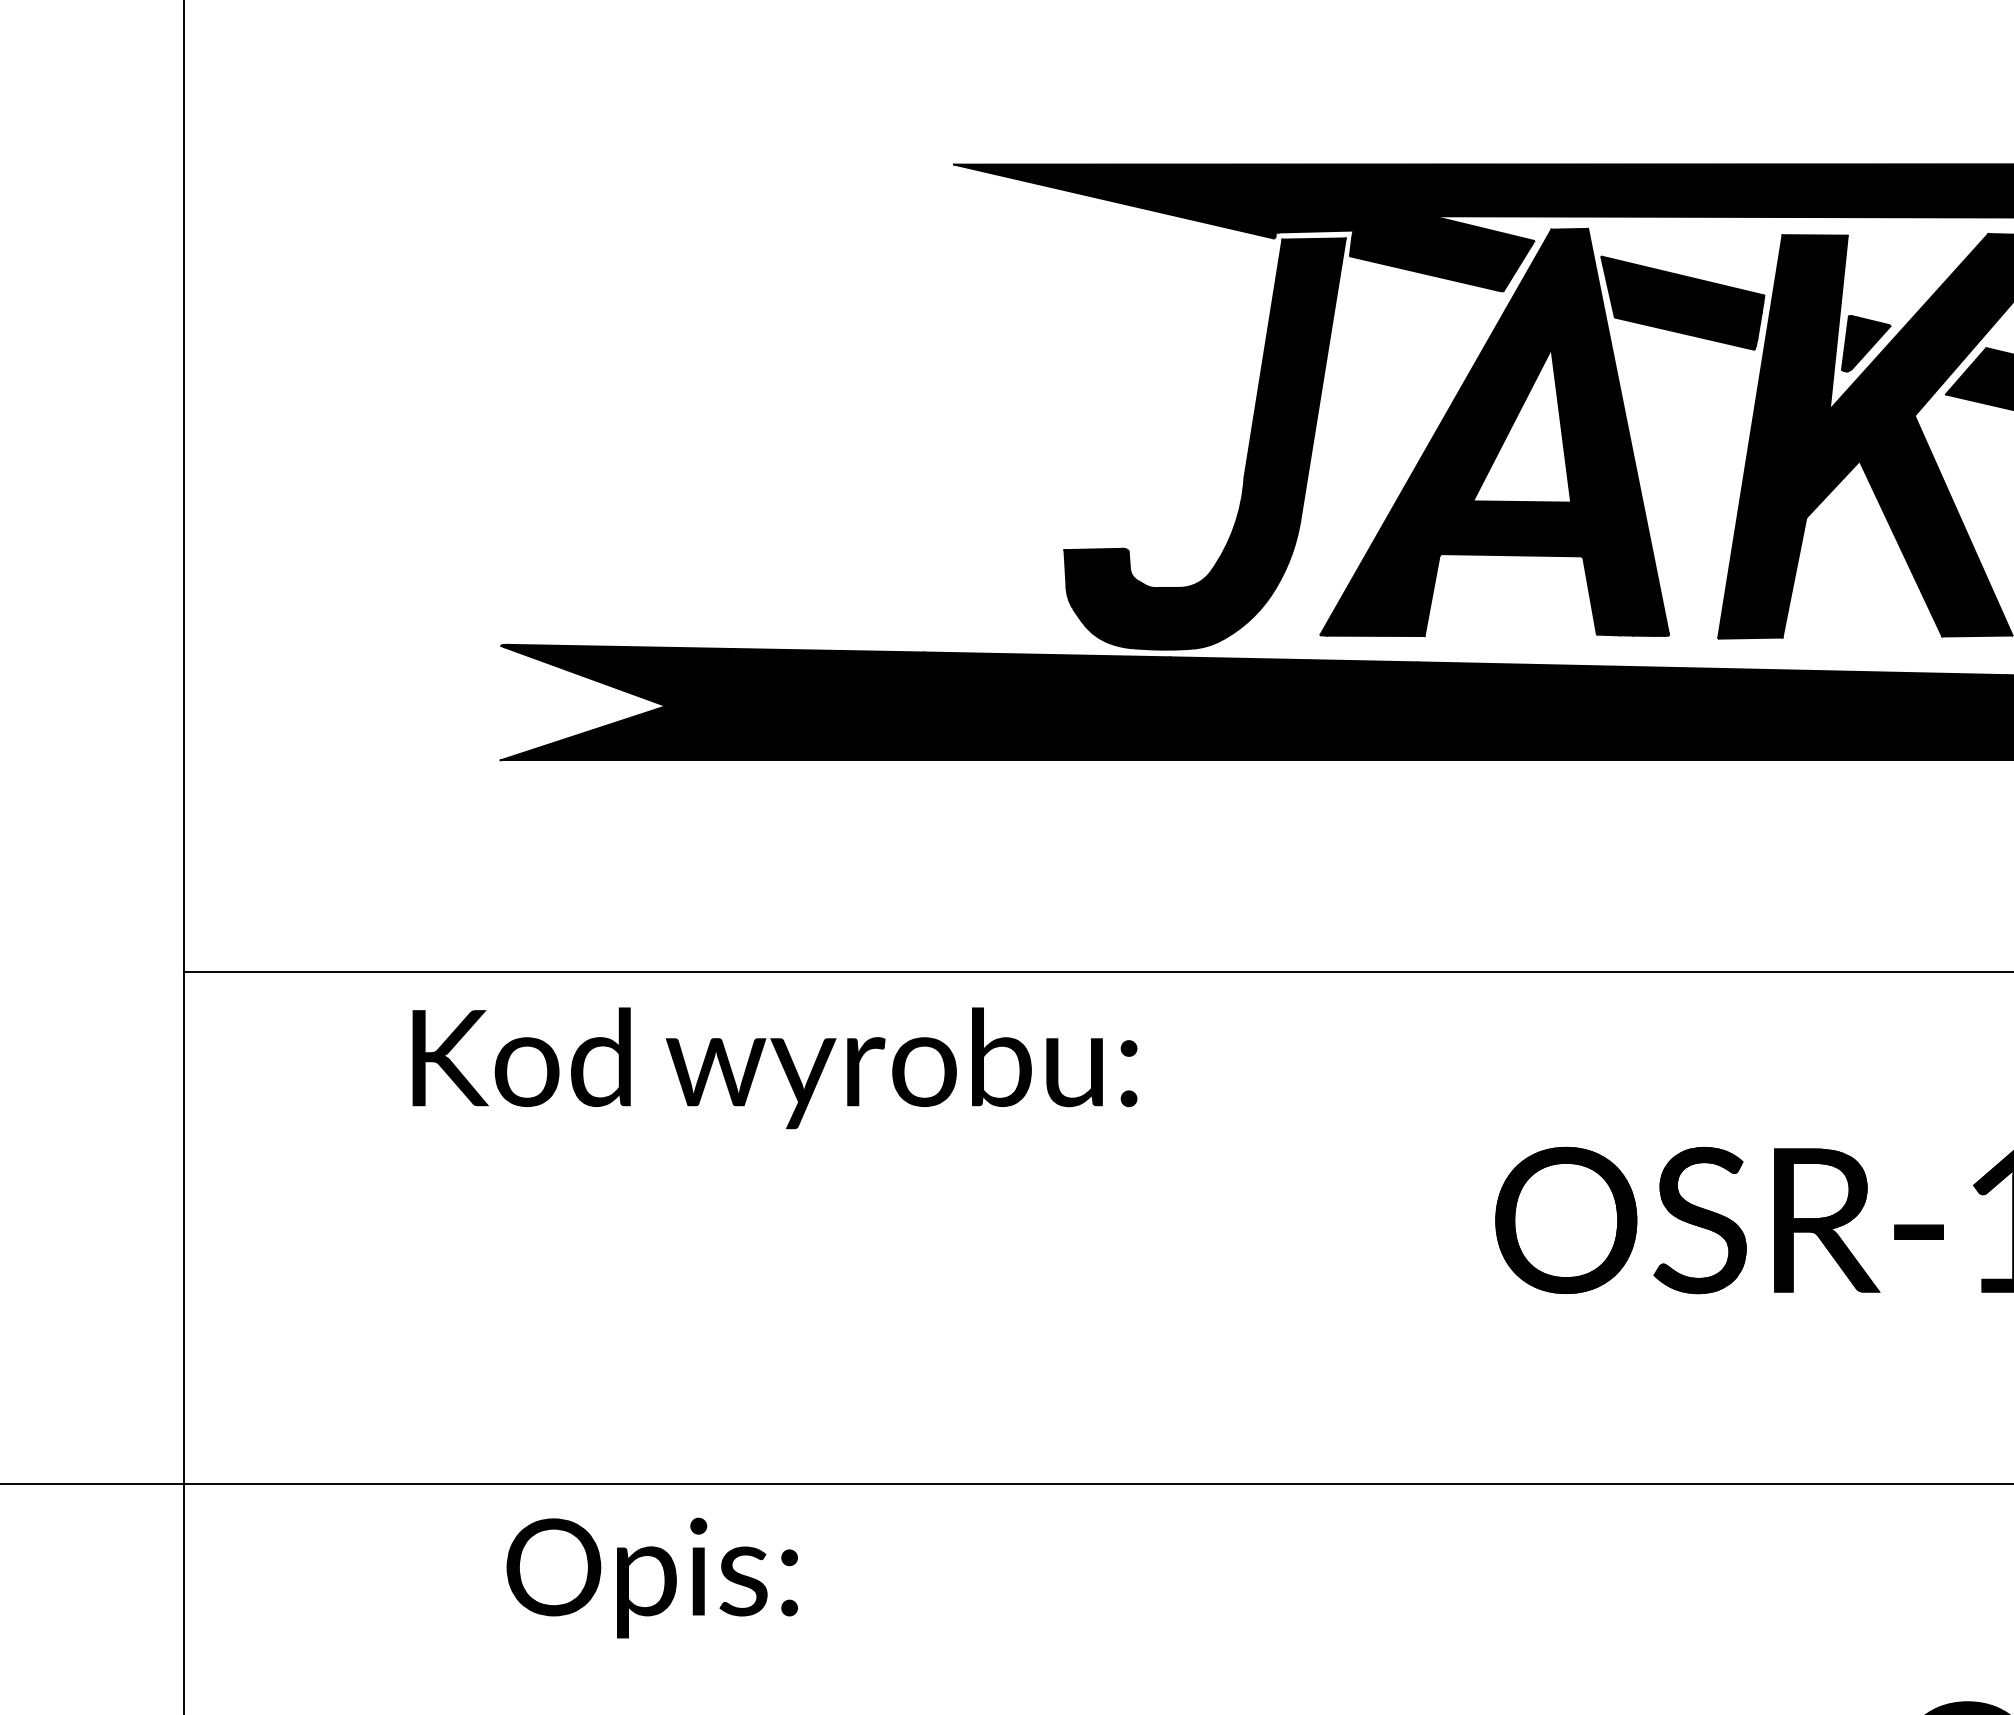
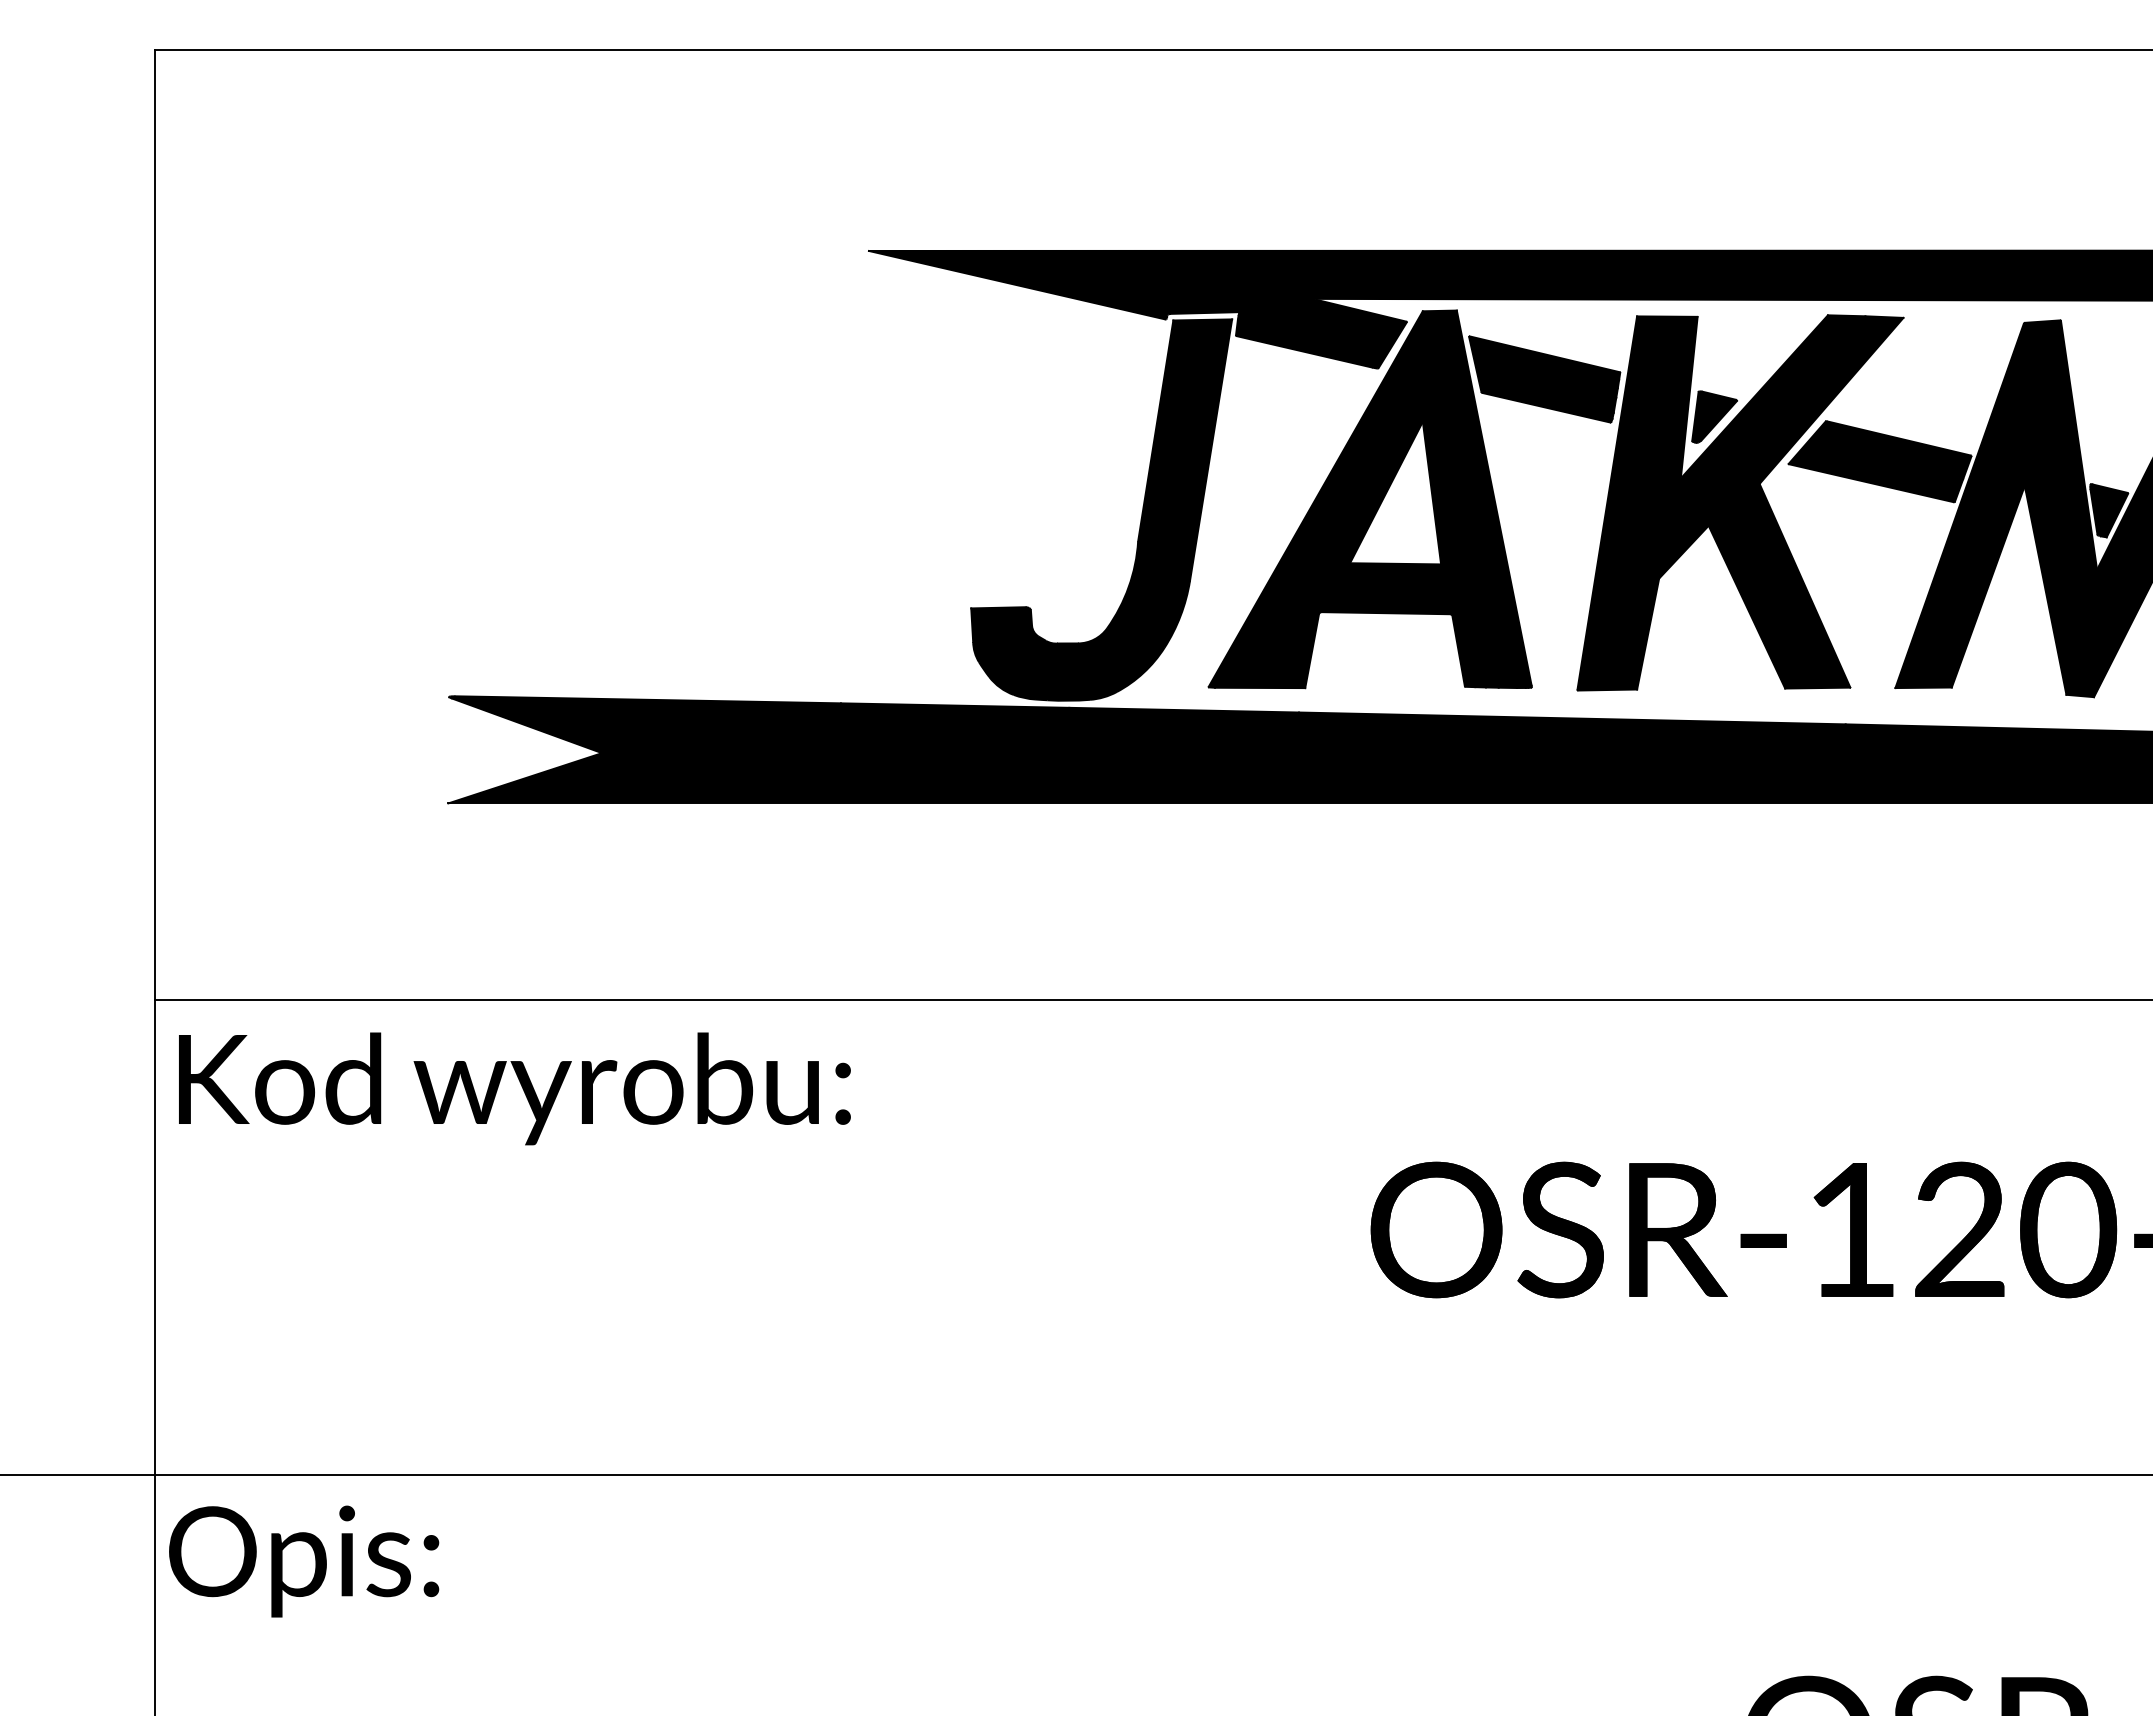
text: (774, 1067) -> (514, 1088), moved
text: (652, 1577) -> (304, 1561), moved

